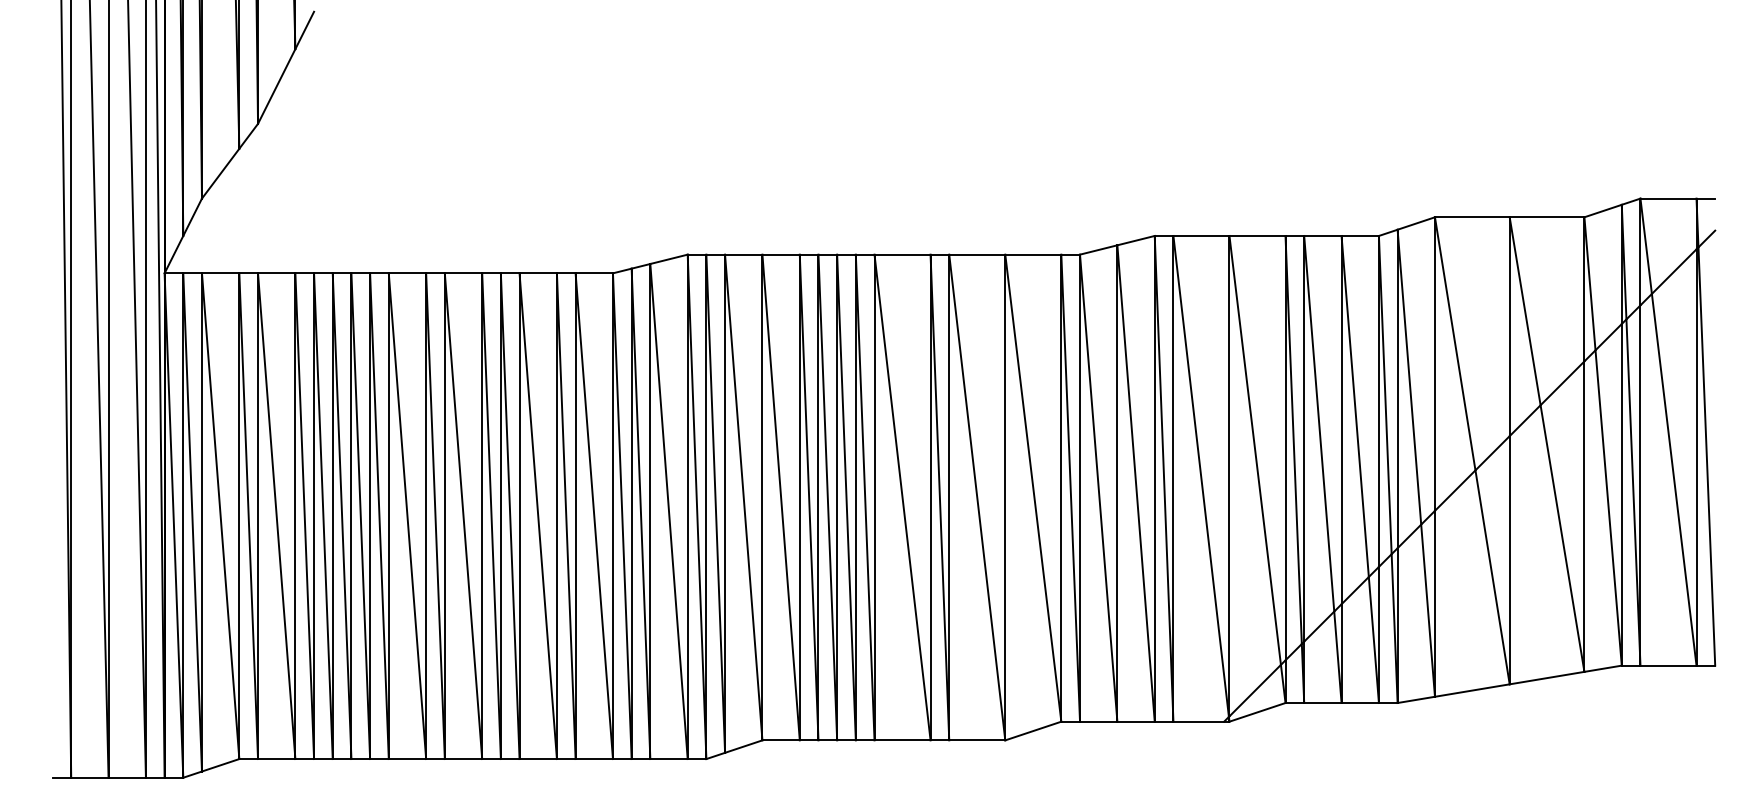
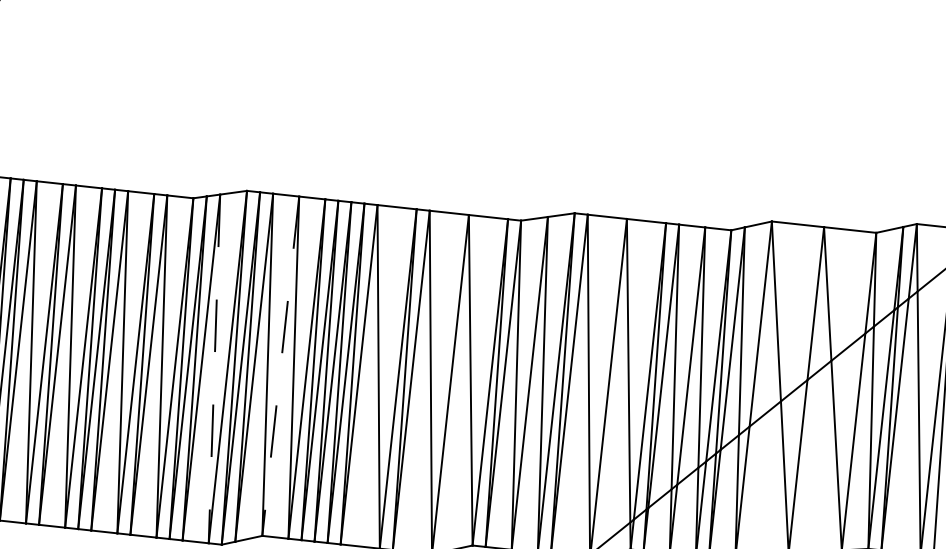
line: (762, 497) -> (280, 366), solid -> dashed
line: (669, 512) -> (214, 369), solid -> dashed

